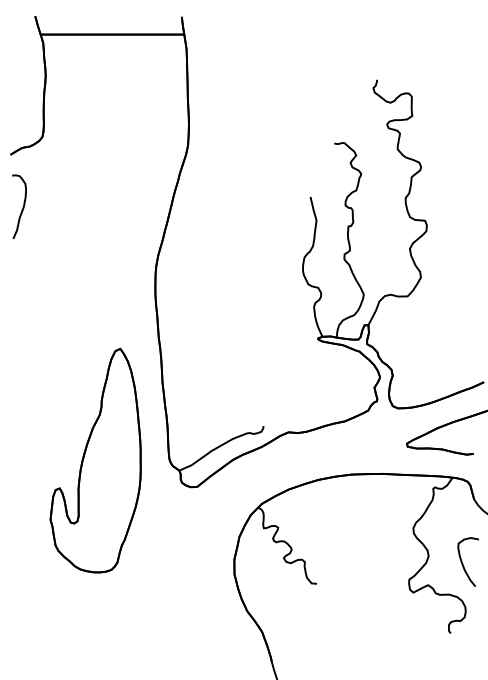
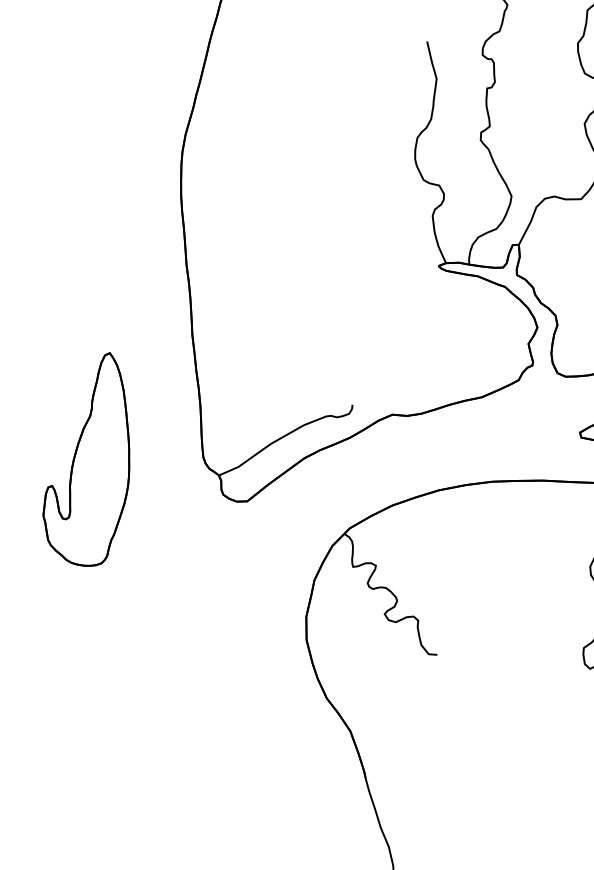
part: (95, 460) -> (86, 459), size x0.6

